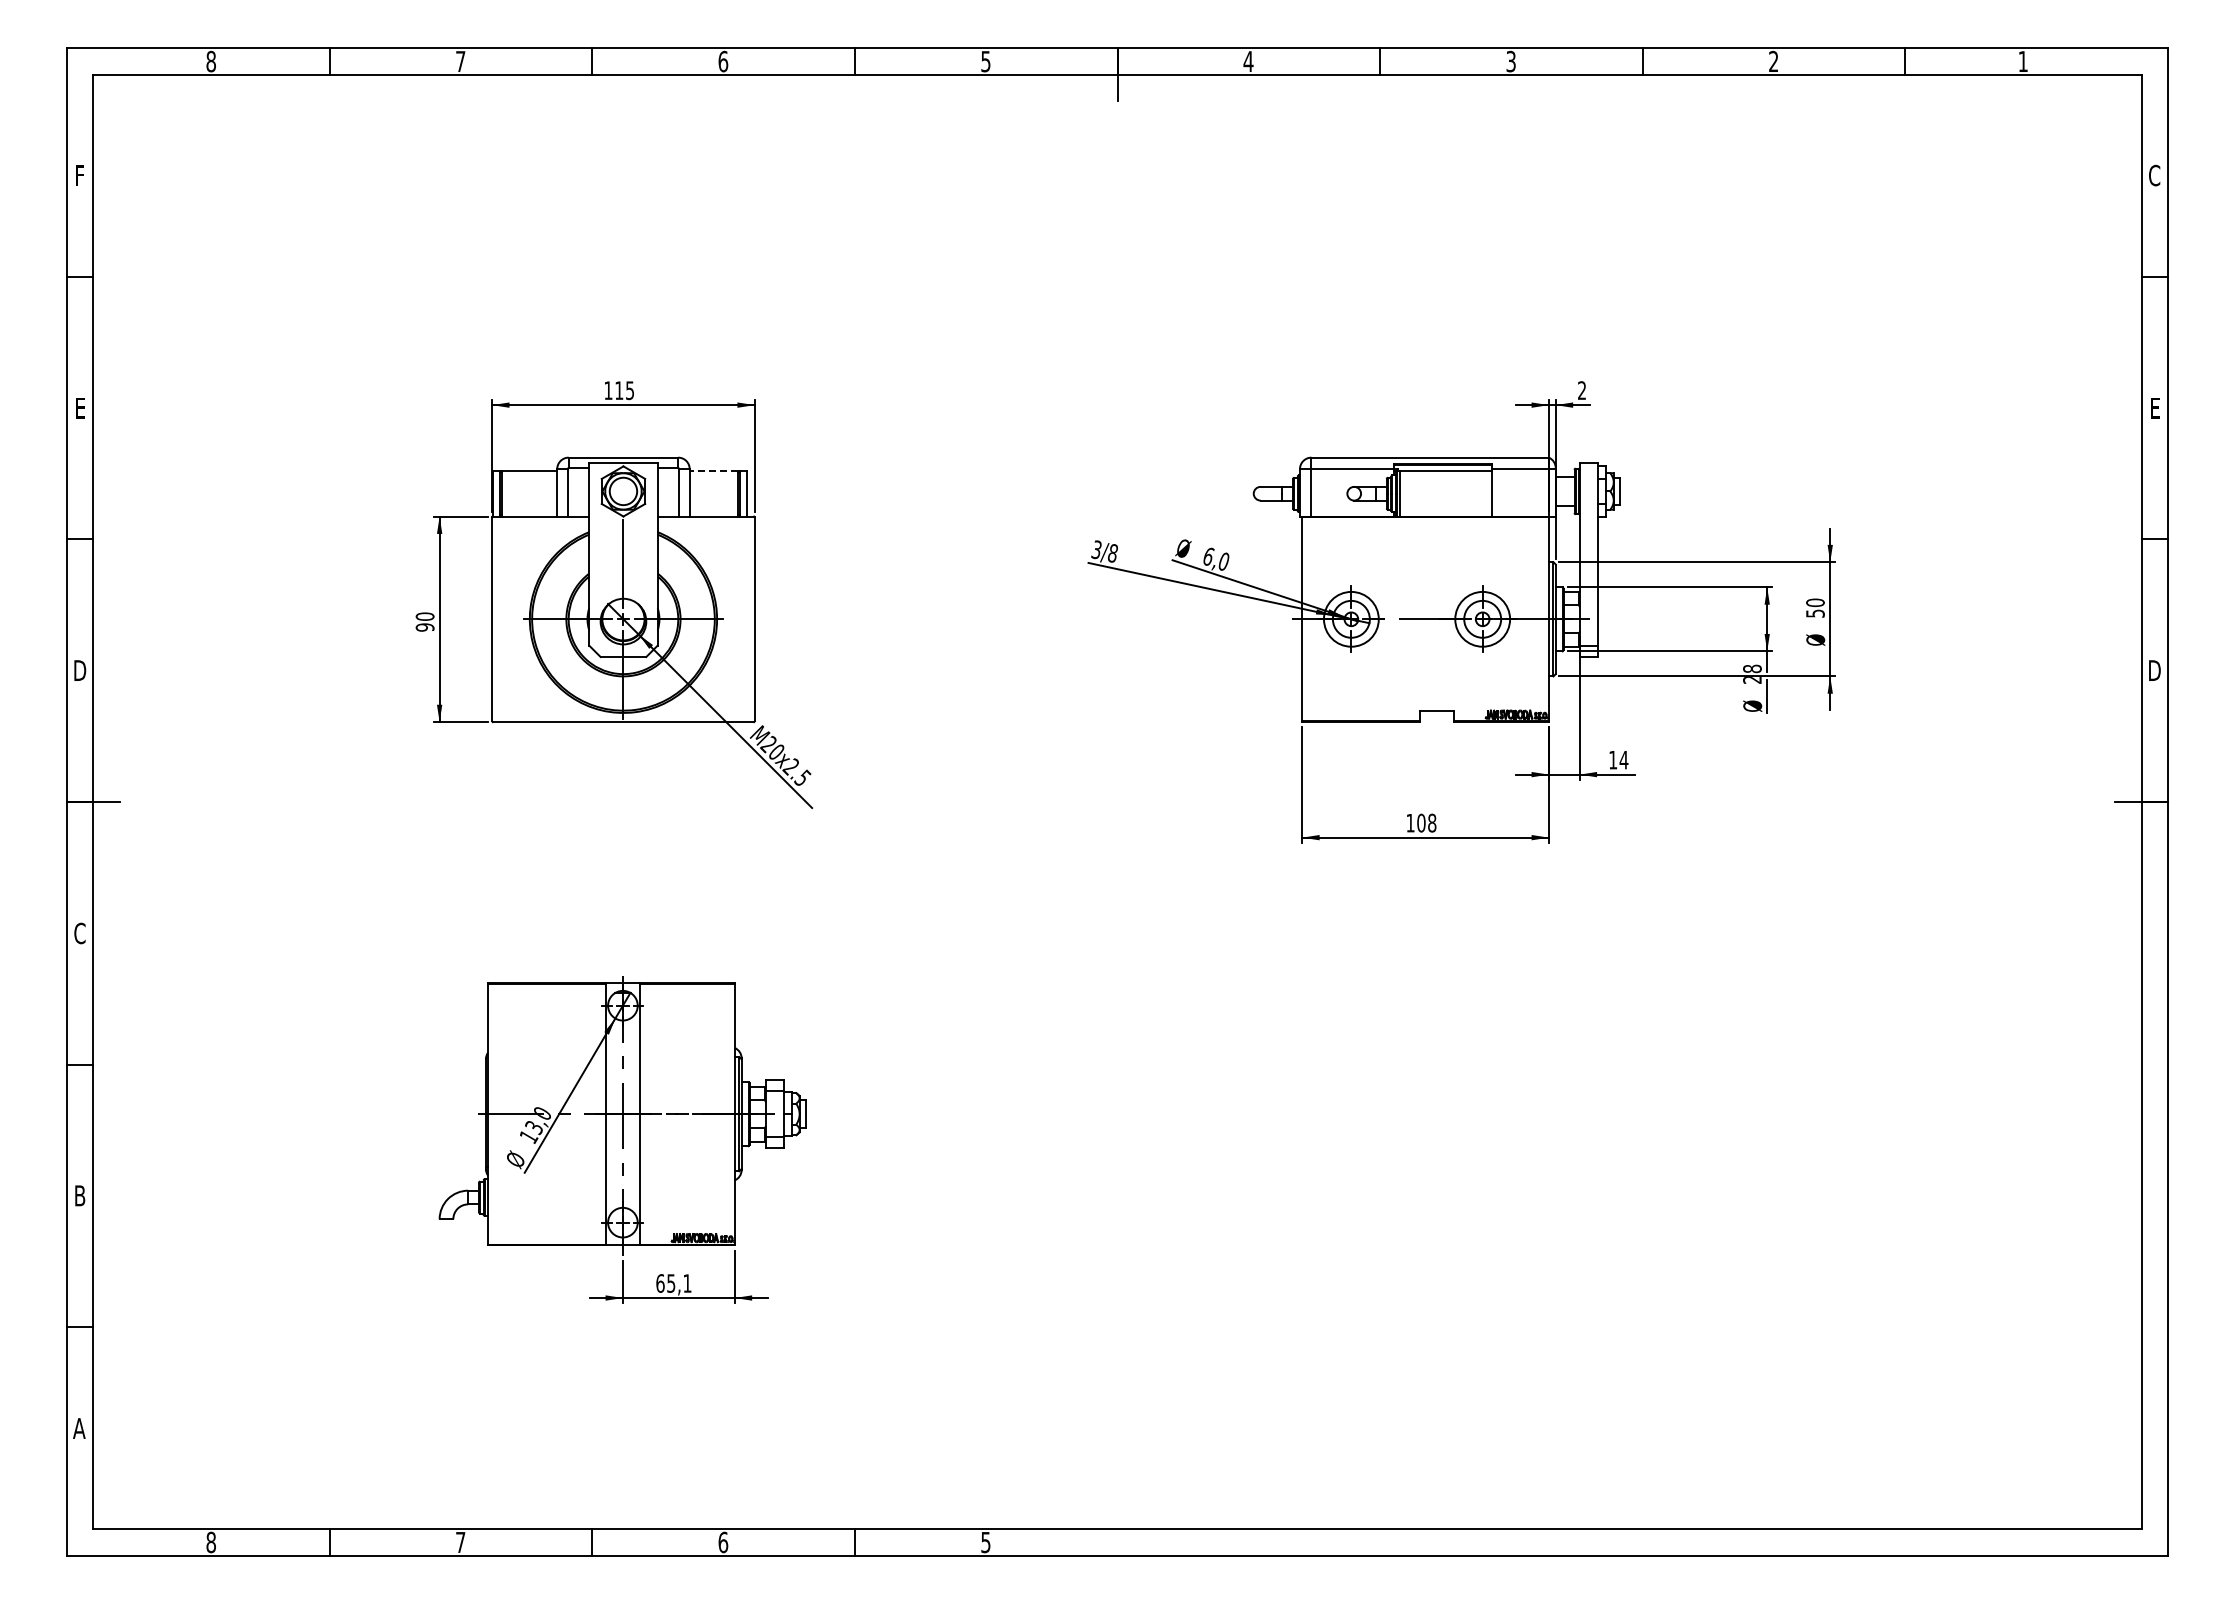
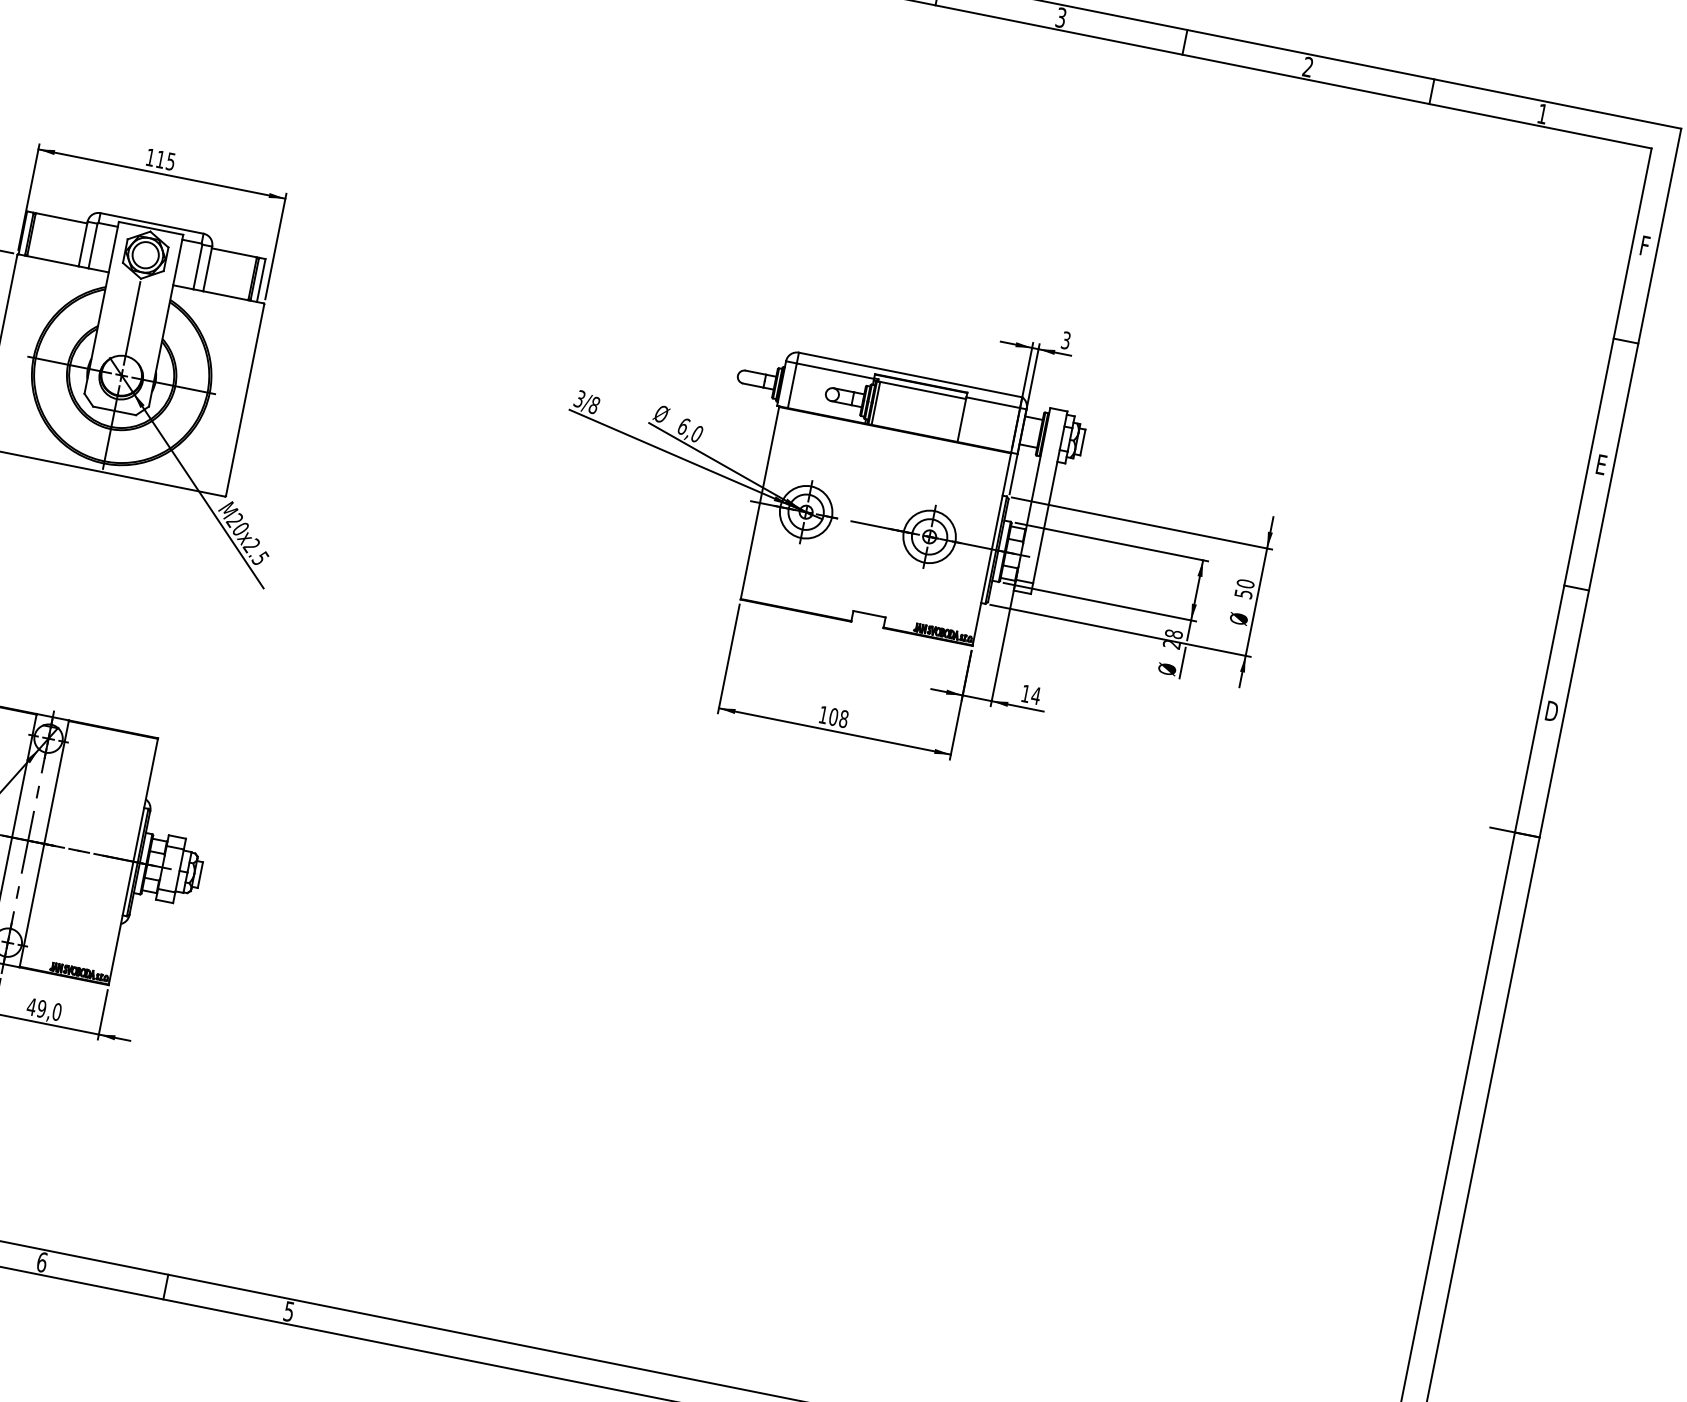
text: (2154, 175) -> (1644, 245), C -> F
text: (1582, 390) -> (1066, 340), 2 -> 3
line: (713, 470) -> (234, 252), dashed -> solid
text: (673, 1283) -> (43, 1009), 65,1 -> 49,0

